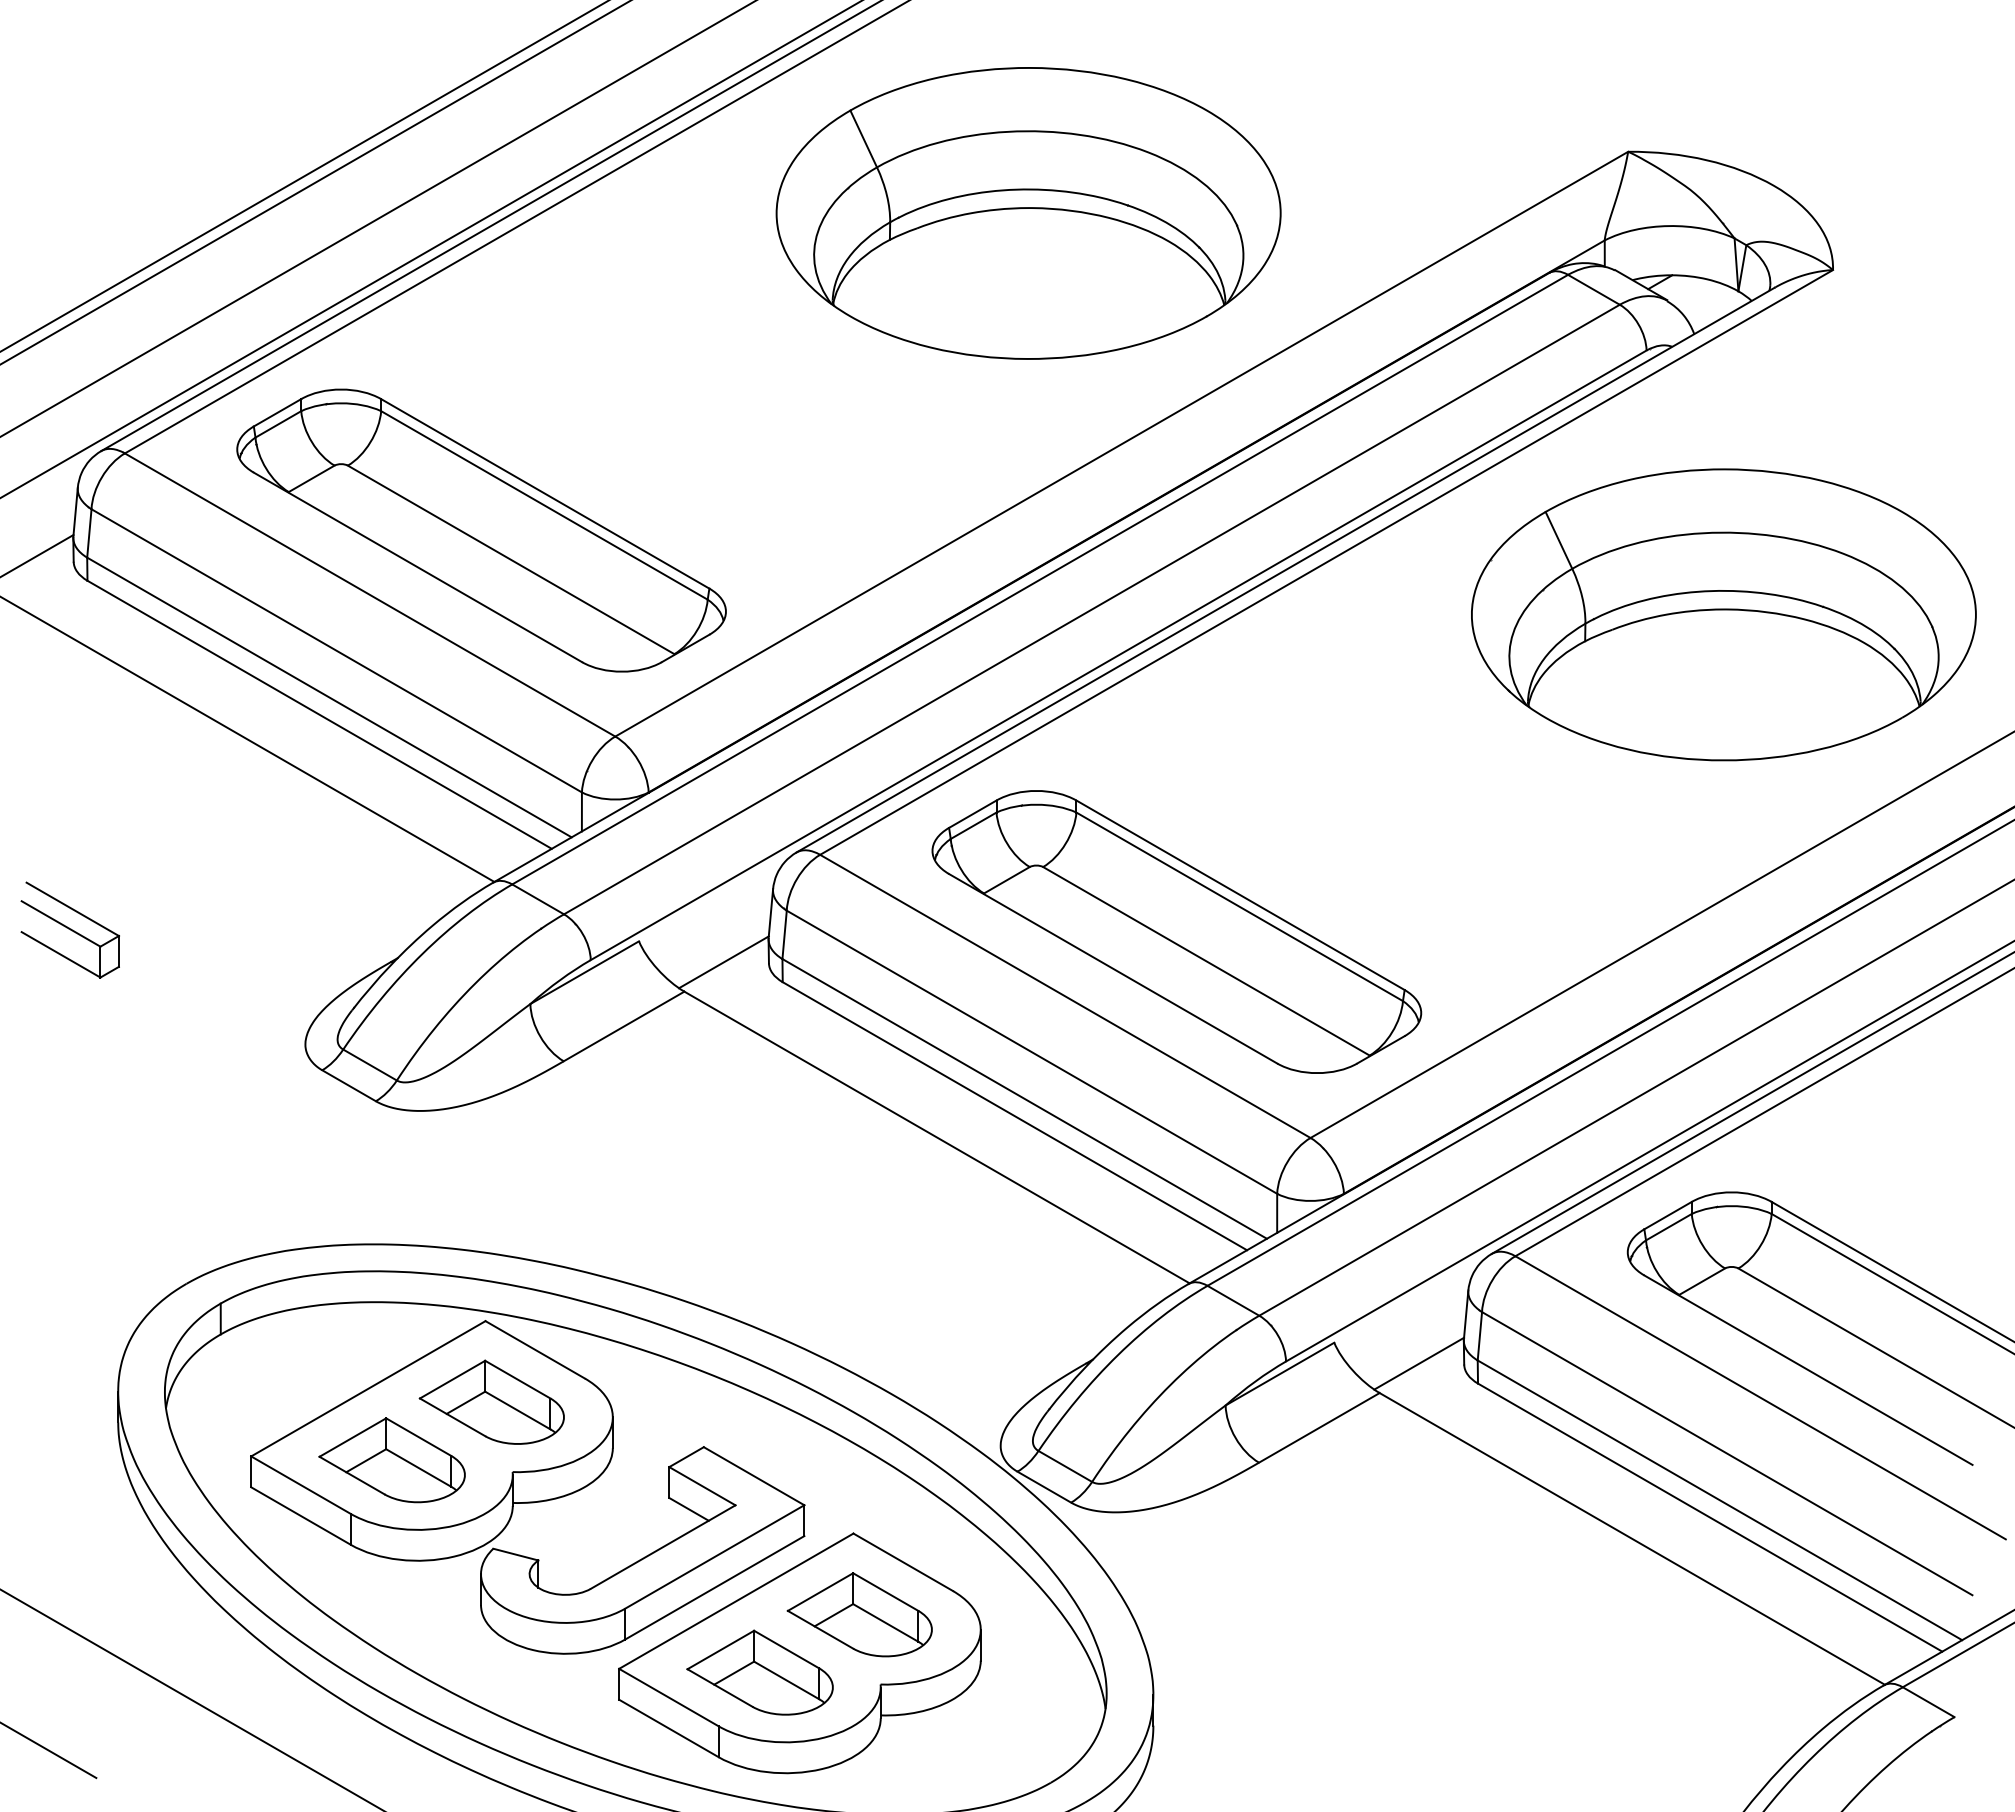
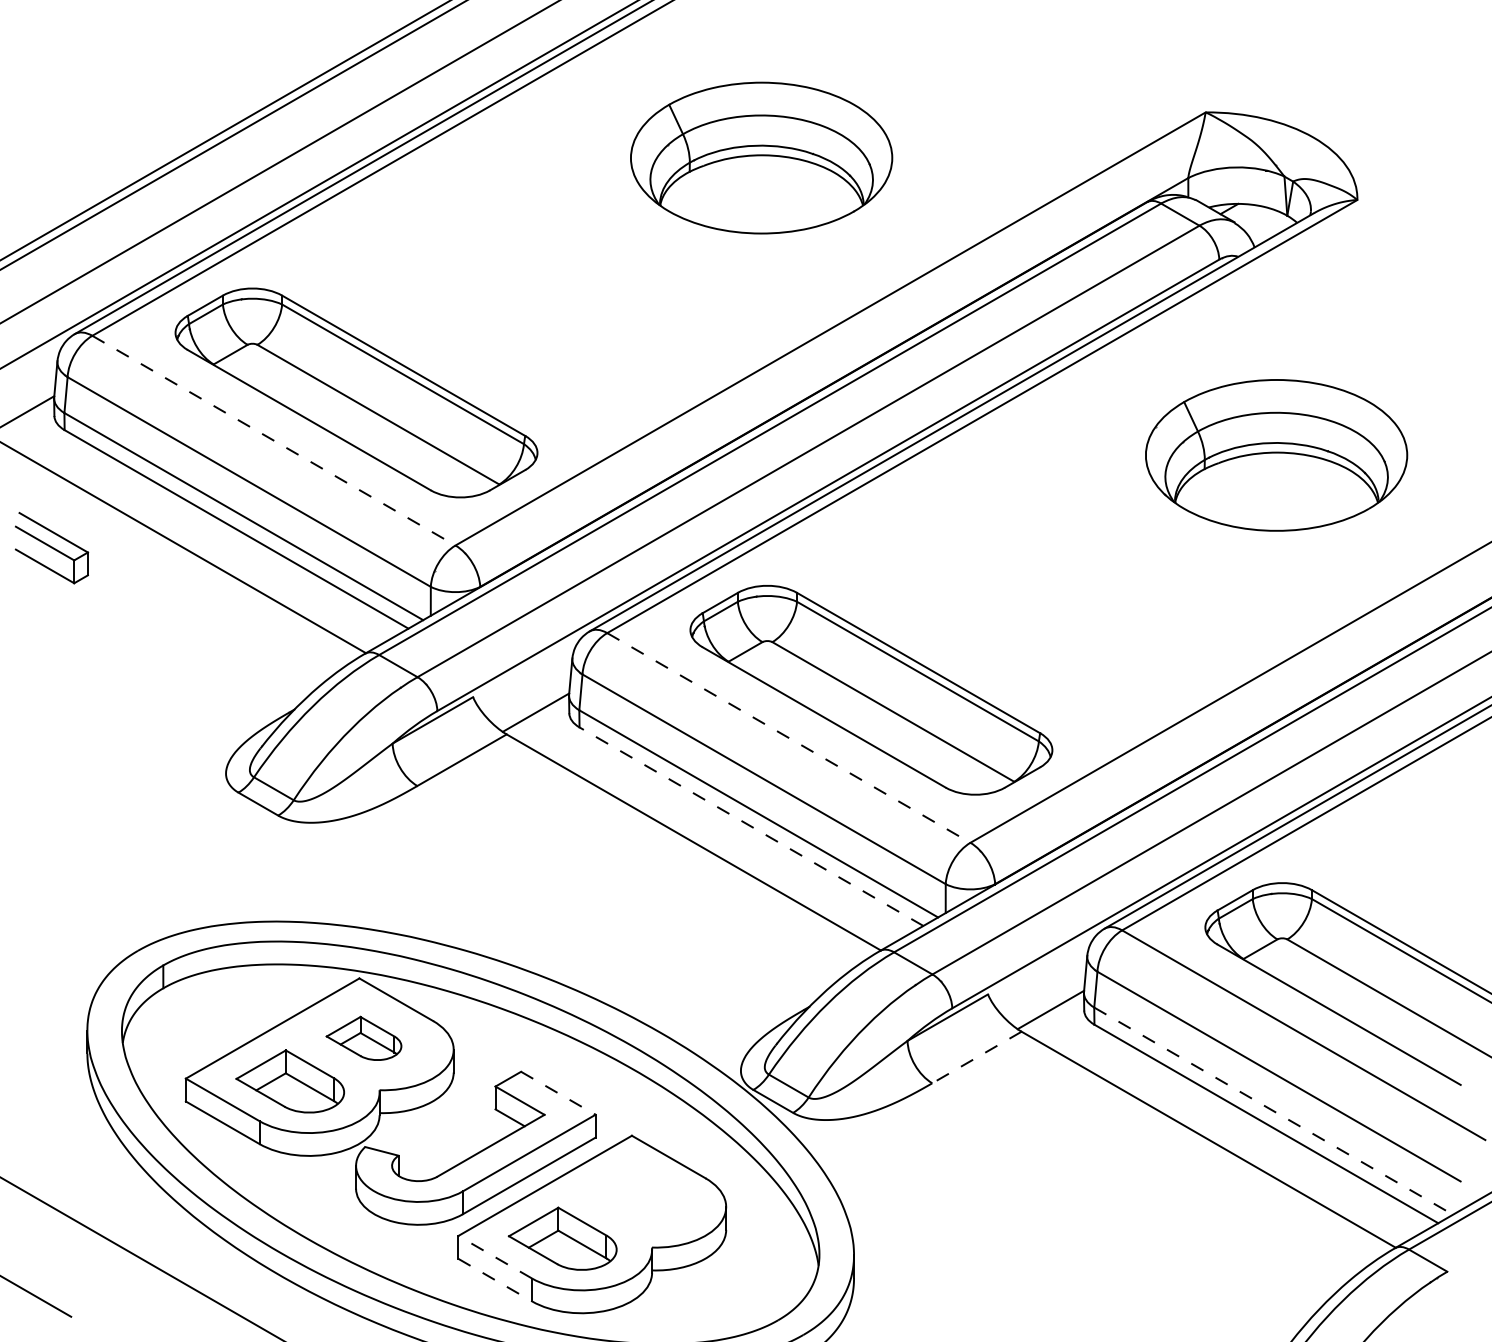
part: (1028, 213) -> (761, 158), size x0.7
line: (370, 595) -> (274, 441), solid -> dashed
part: (1723, 614) -> (1276, 455), size x0.7
part: (69, 929) -> (51, 547), moved
line: (1065, 996) -> (788, 738), solid -> dashed
line: (1014, 1115) -> (751, 826), solid -> dashed
part: (491, 1401) -> (363, 1037), size x0.7
line: (1319, 1427) -> (977, 1057), solid -> dashed
line: (754, 1476) -> (558, 1093), solid -> dashed
line: (1719, 1500) -> (1273, 1111), solid -> dashed
part: (859, 1614) -> (636, 1195), removed
line: (668, 1697) -> (494, 1257), solid -> dashed
line: (669, 1728) -> (495, 1280), solid -> dashed

